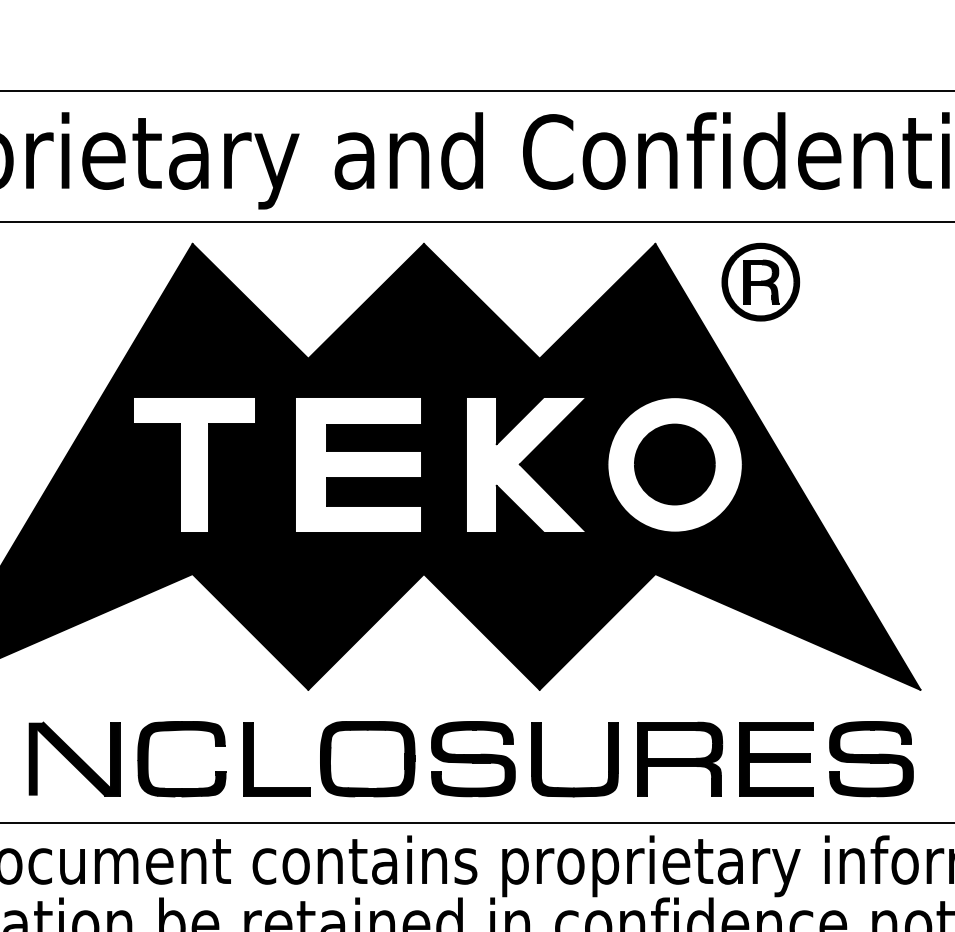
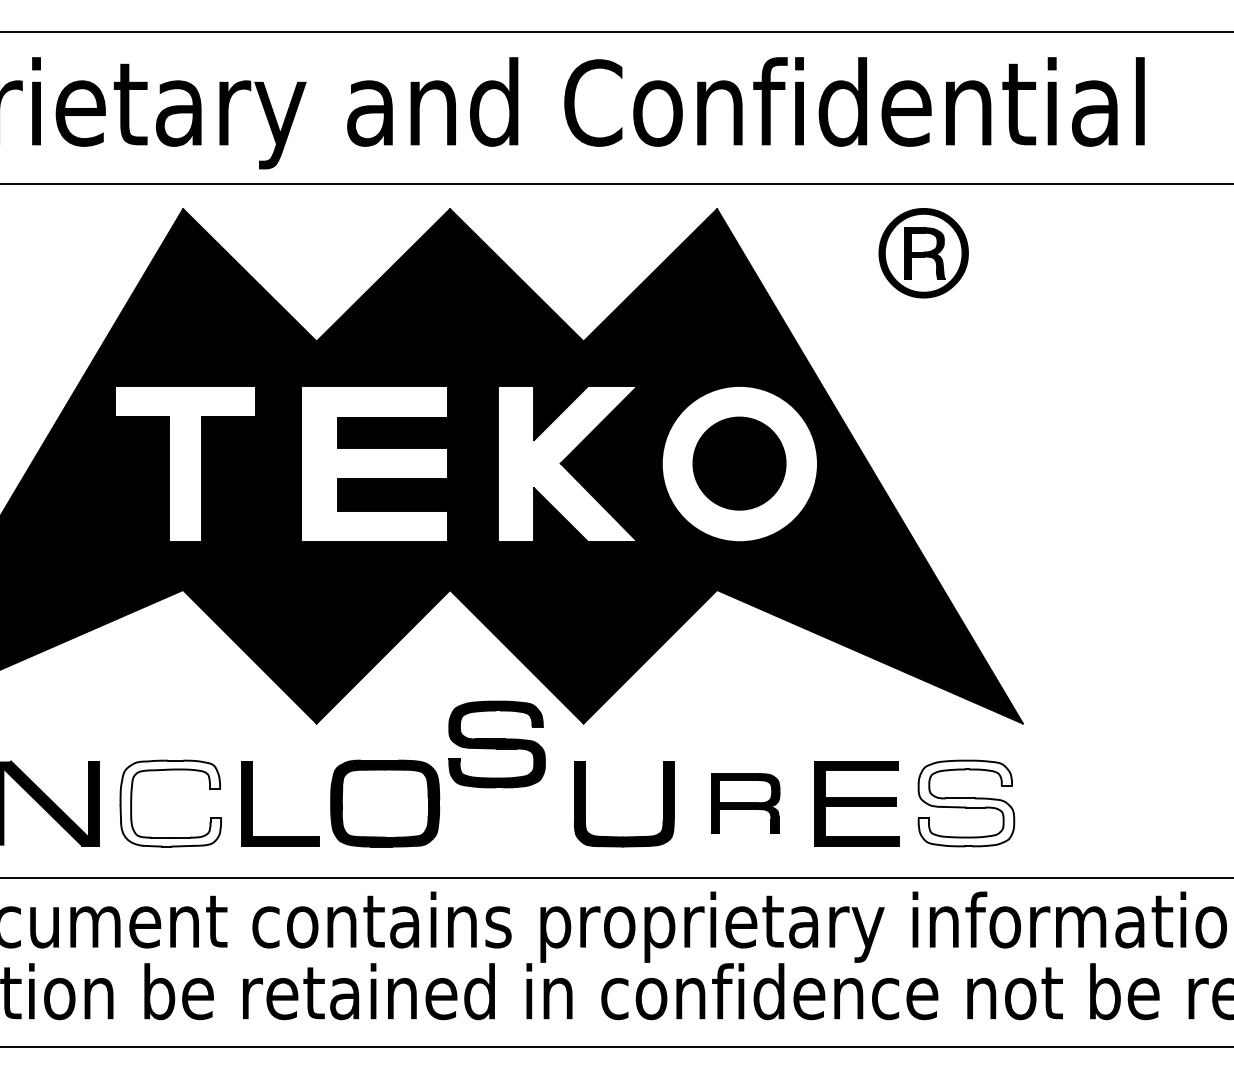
part: (760, 282) -> (923, 253), moved
fill: (181, 759) -> (170, 803), removed
part: (472, 759) -> (496, 744), moved
part: (680, 759) -> (745, 803), size x0.7
fill: (871, 759) -> (966, 803), removed

